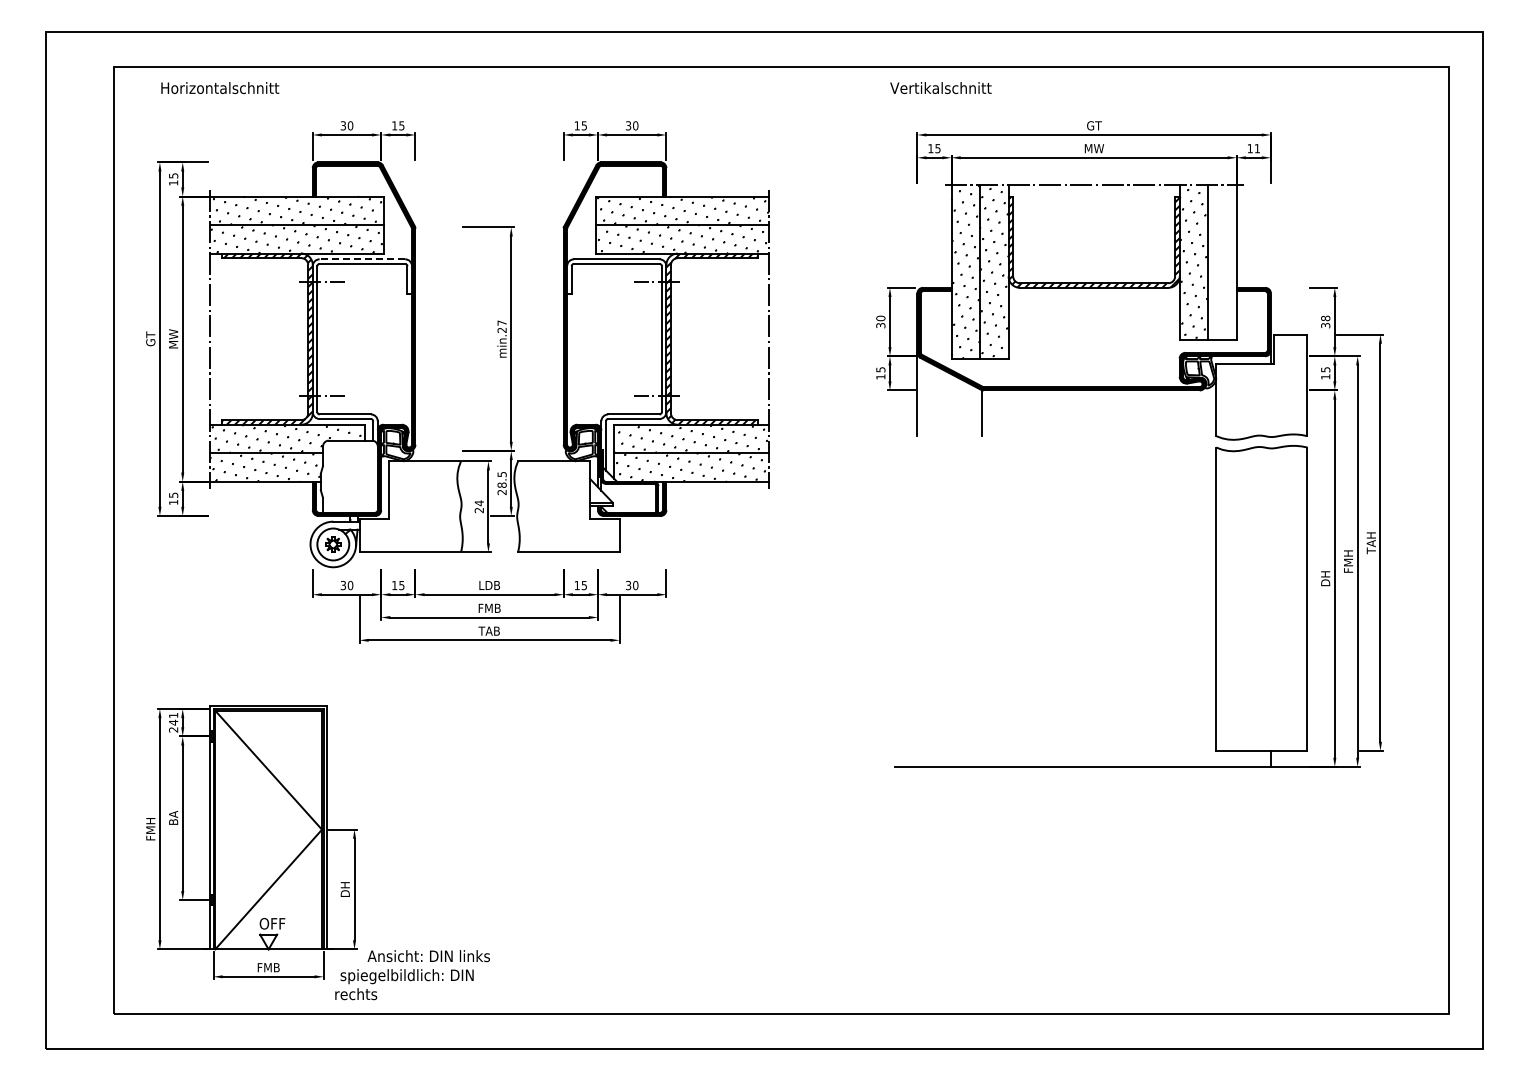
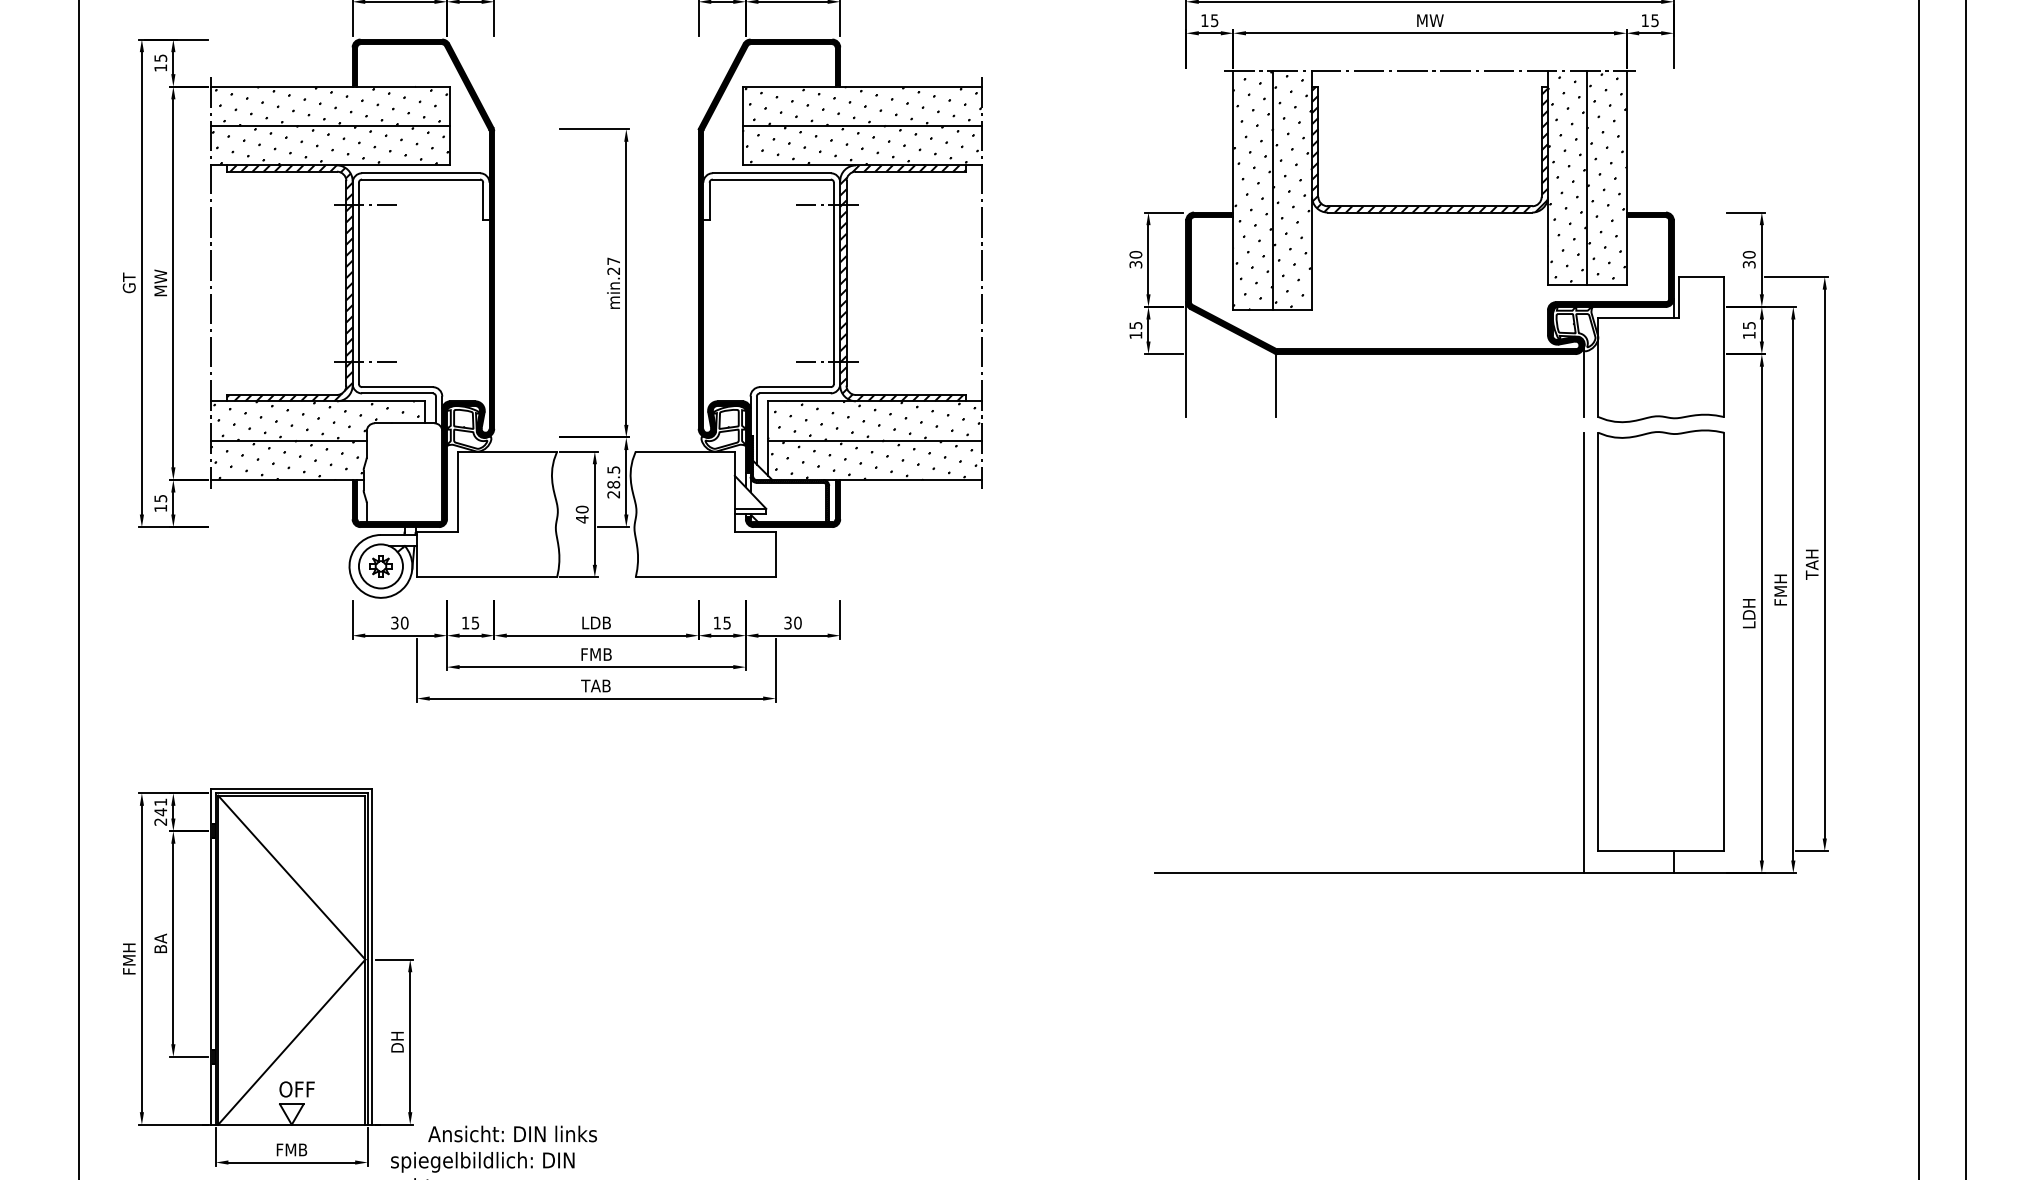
text: (1256, 148) -> (1653, 20), 11 -> 15
line: (362, 259) -> (421, 173), dashed -> solid
hatch: (1222, 261) -> (1606, 176), added
text: (1325, 318) -> (1748, 254), 38 -> 30
line: (1205, 410) -> (1583, 381), added
text: (478, 506) -> (581, 514), 24 -> 40
text: (1325, 578) -> (1748, 613), DH -> LDH
line: (1205, 606) -> (1583, 651), added

